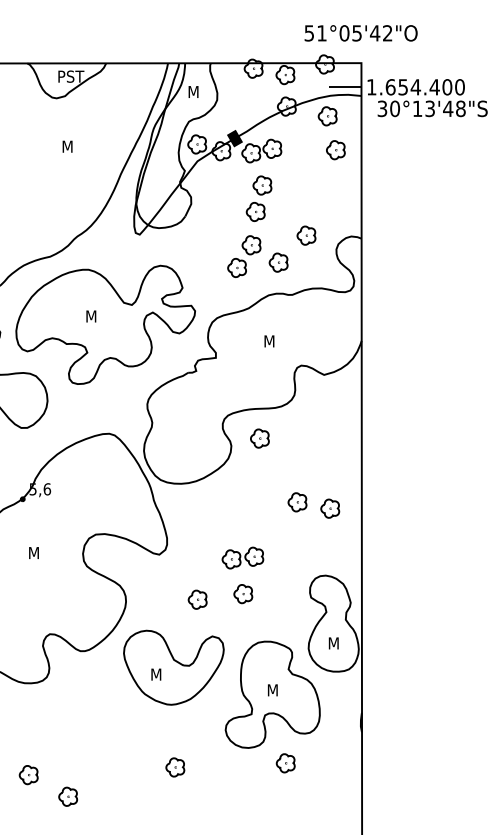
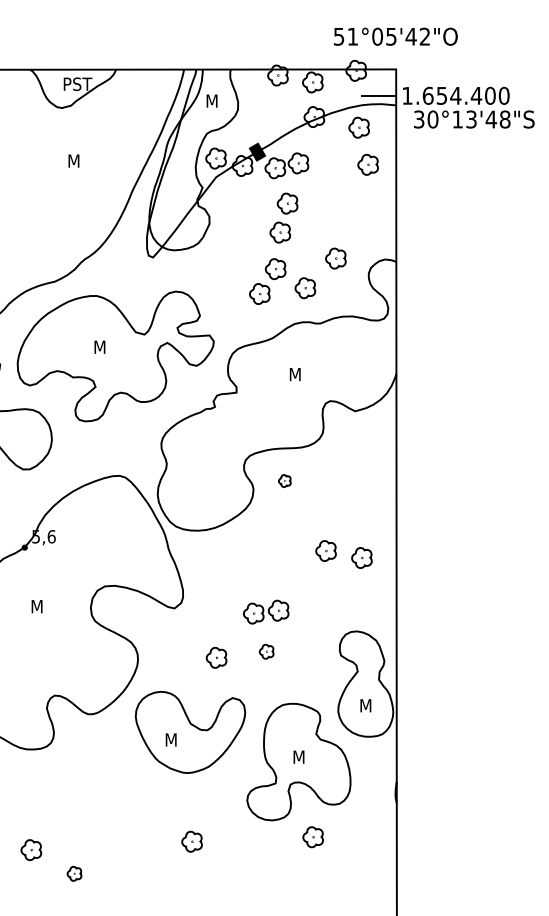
part: (259, 438) -> (284, 481), size x0.6
part: (243, 594) -> (266, 652), size x0.7
part: (67, 796) -> (73, 873), size x0.7

